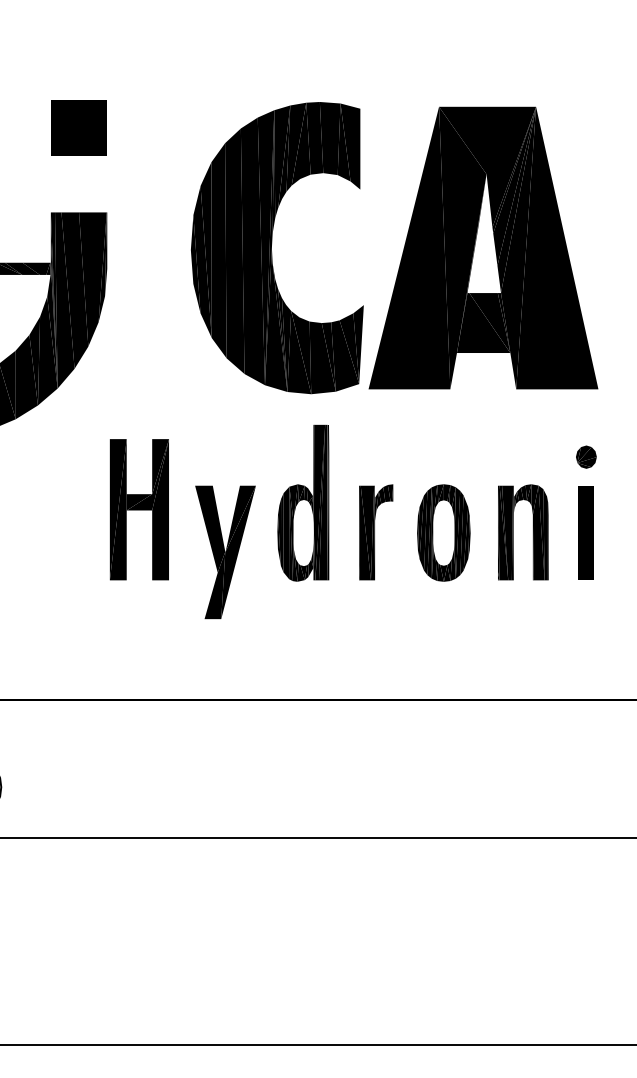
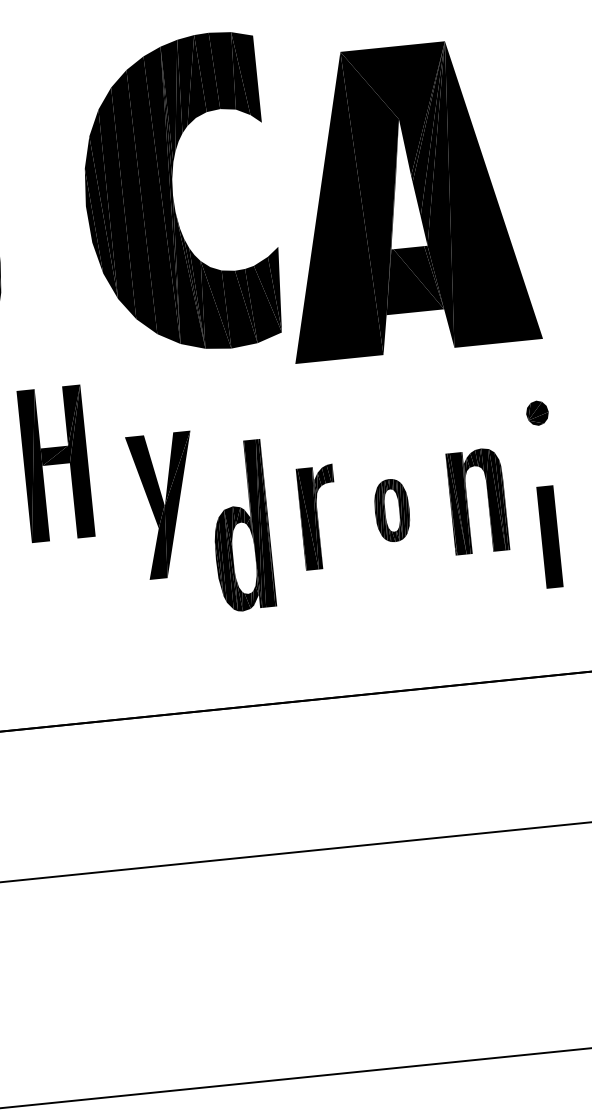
part: (277, 248) -> (179, 195), moved
part: (303, 502) -> (240, 525), moved
part: (138, 509) -> (55, 463), moved
part: (443, 532) -> (391, 510), size x0.6
part: (585, 532) -> (549, 536), moved
part: (225, 552) -> (164, 505), moved

